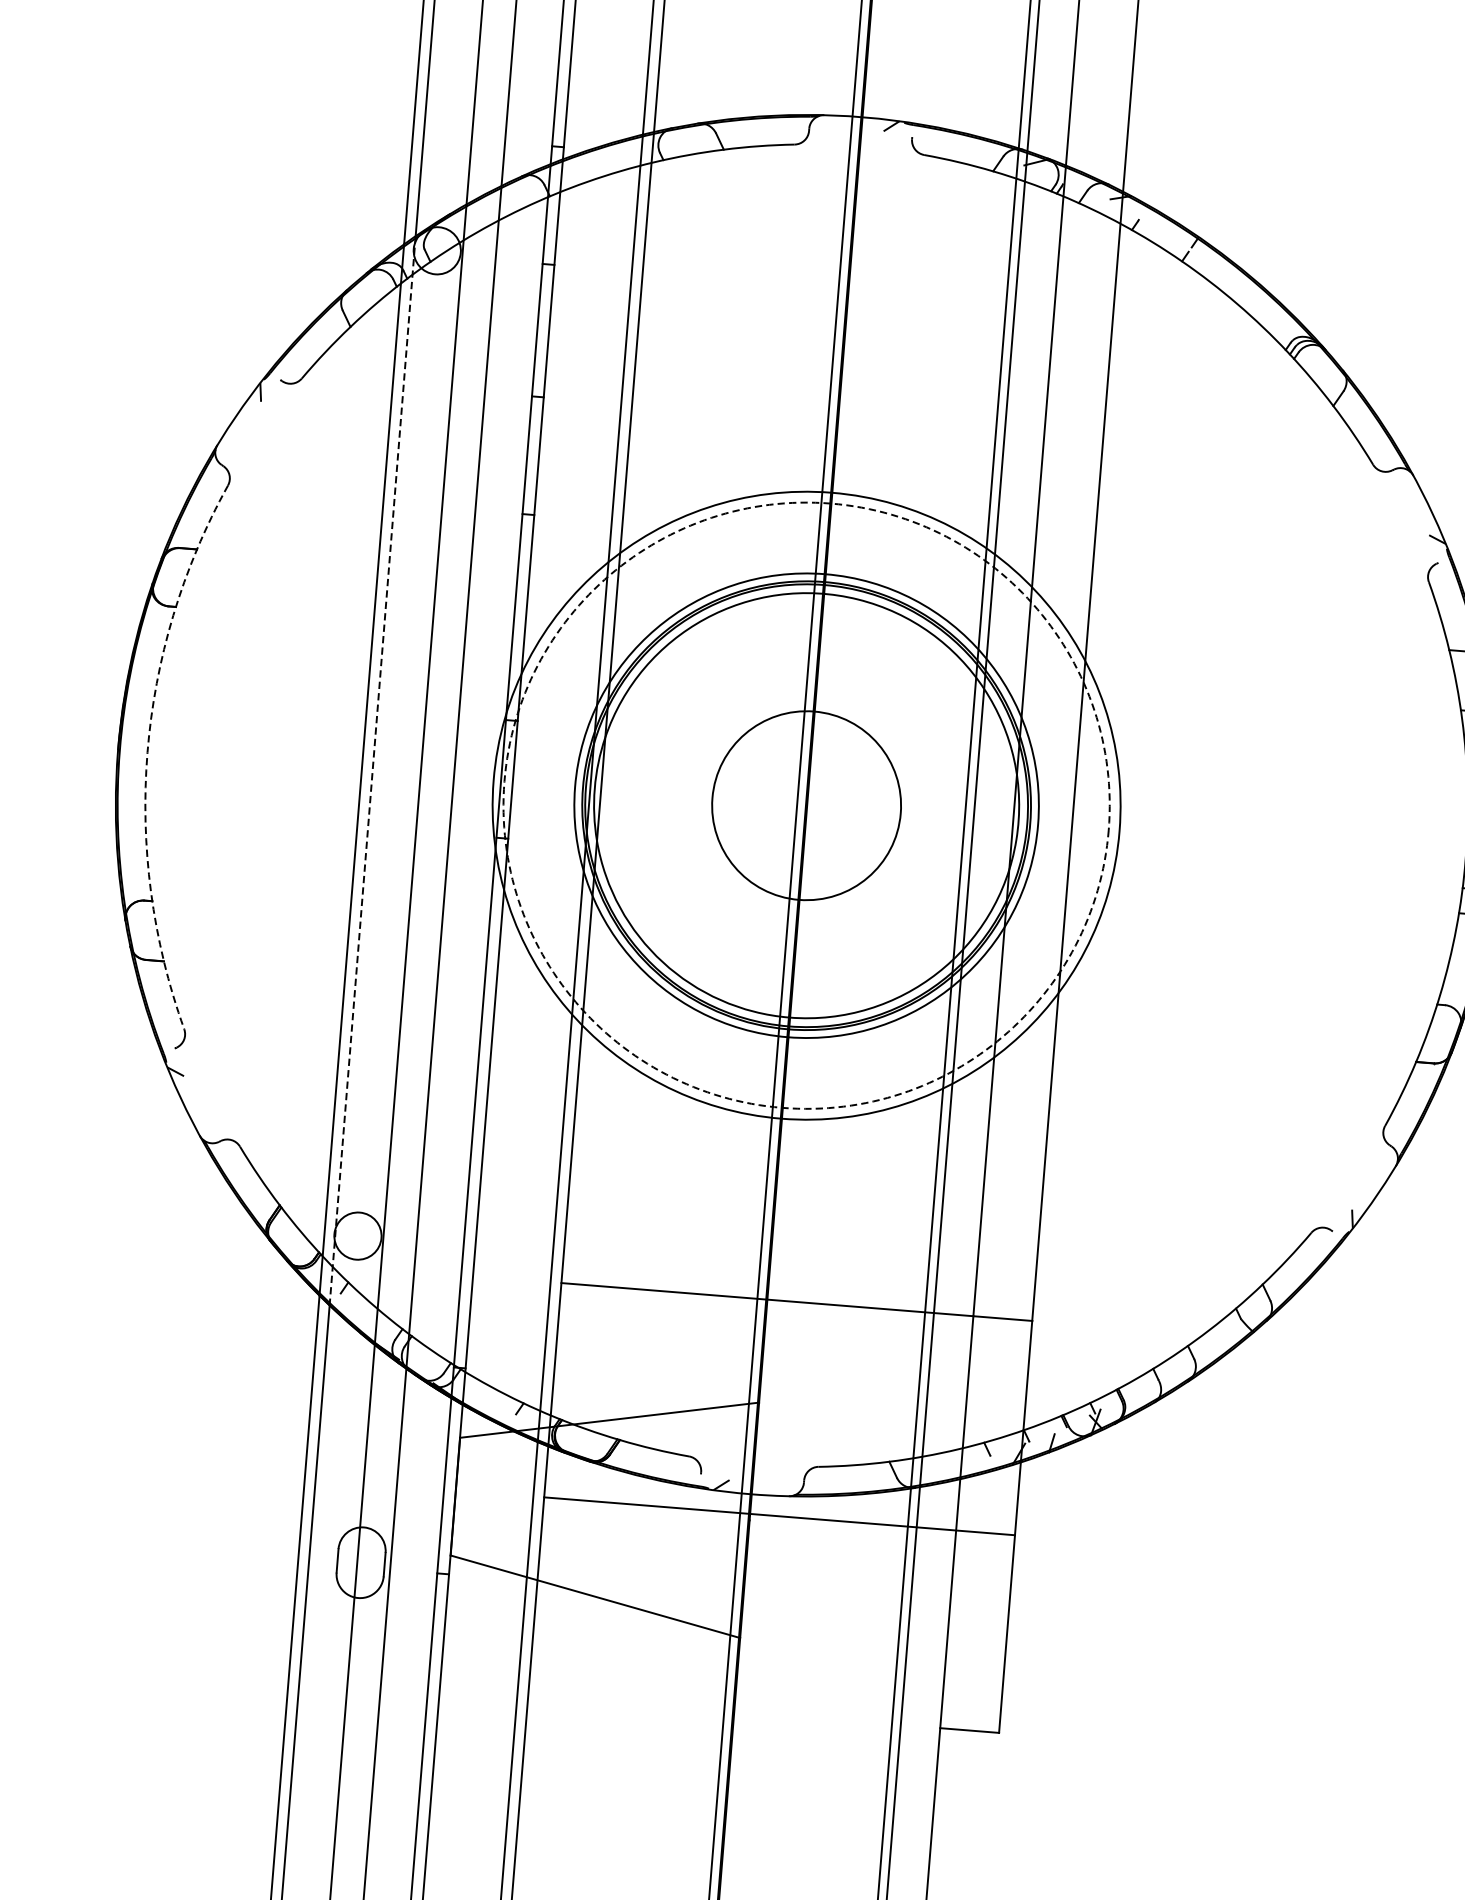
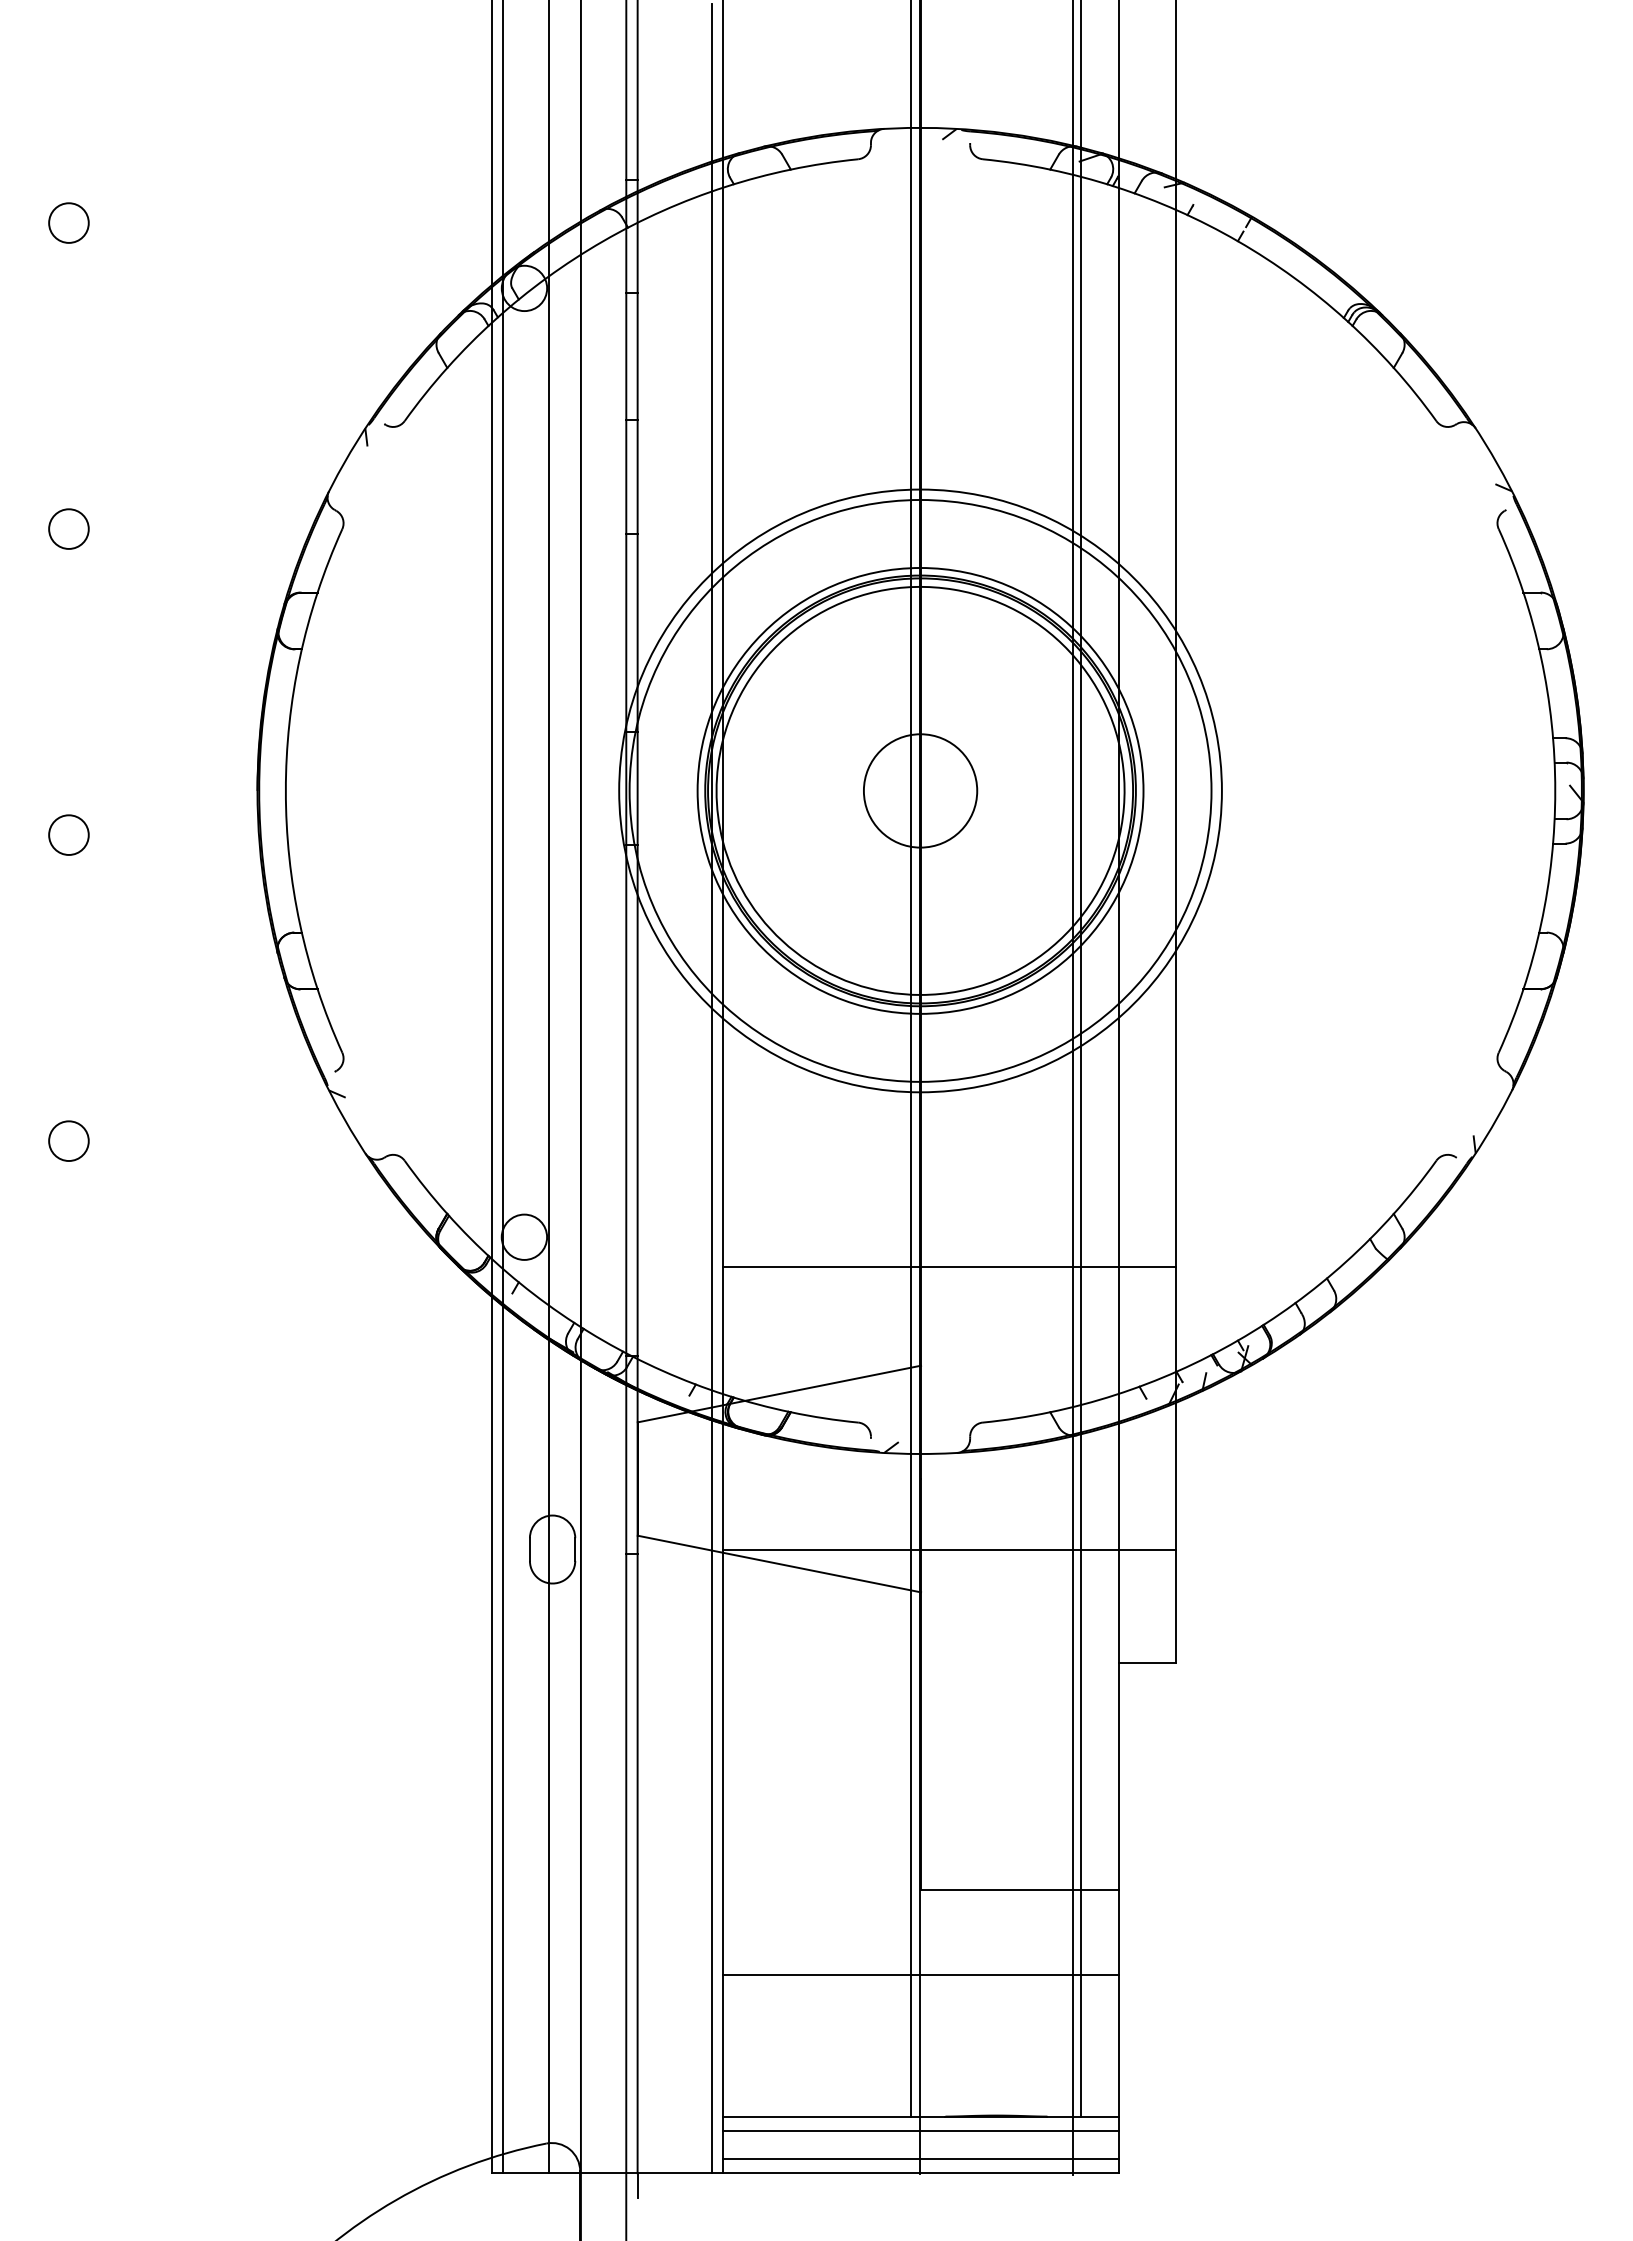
arc: (147, 752) -> (285, 790), dashed -> solid
line: (372, 770) -> (502, 790), dashed -> solid
circle: (806, 805) -> (920, 790), dashed -> solid
circle: (806, 805) -> (920, 790), size x0.62
line: (779, 1515) -> (949, 1549), moved

